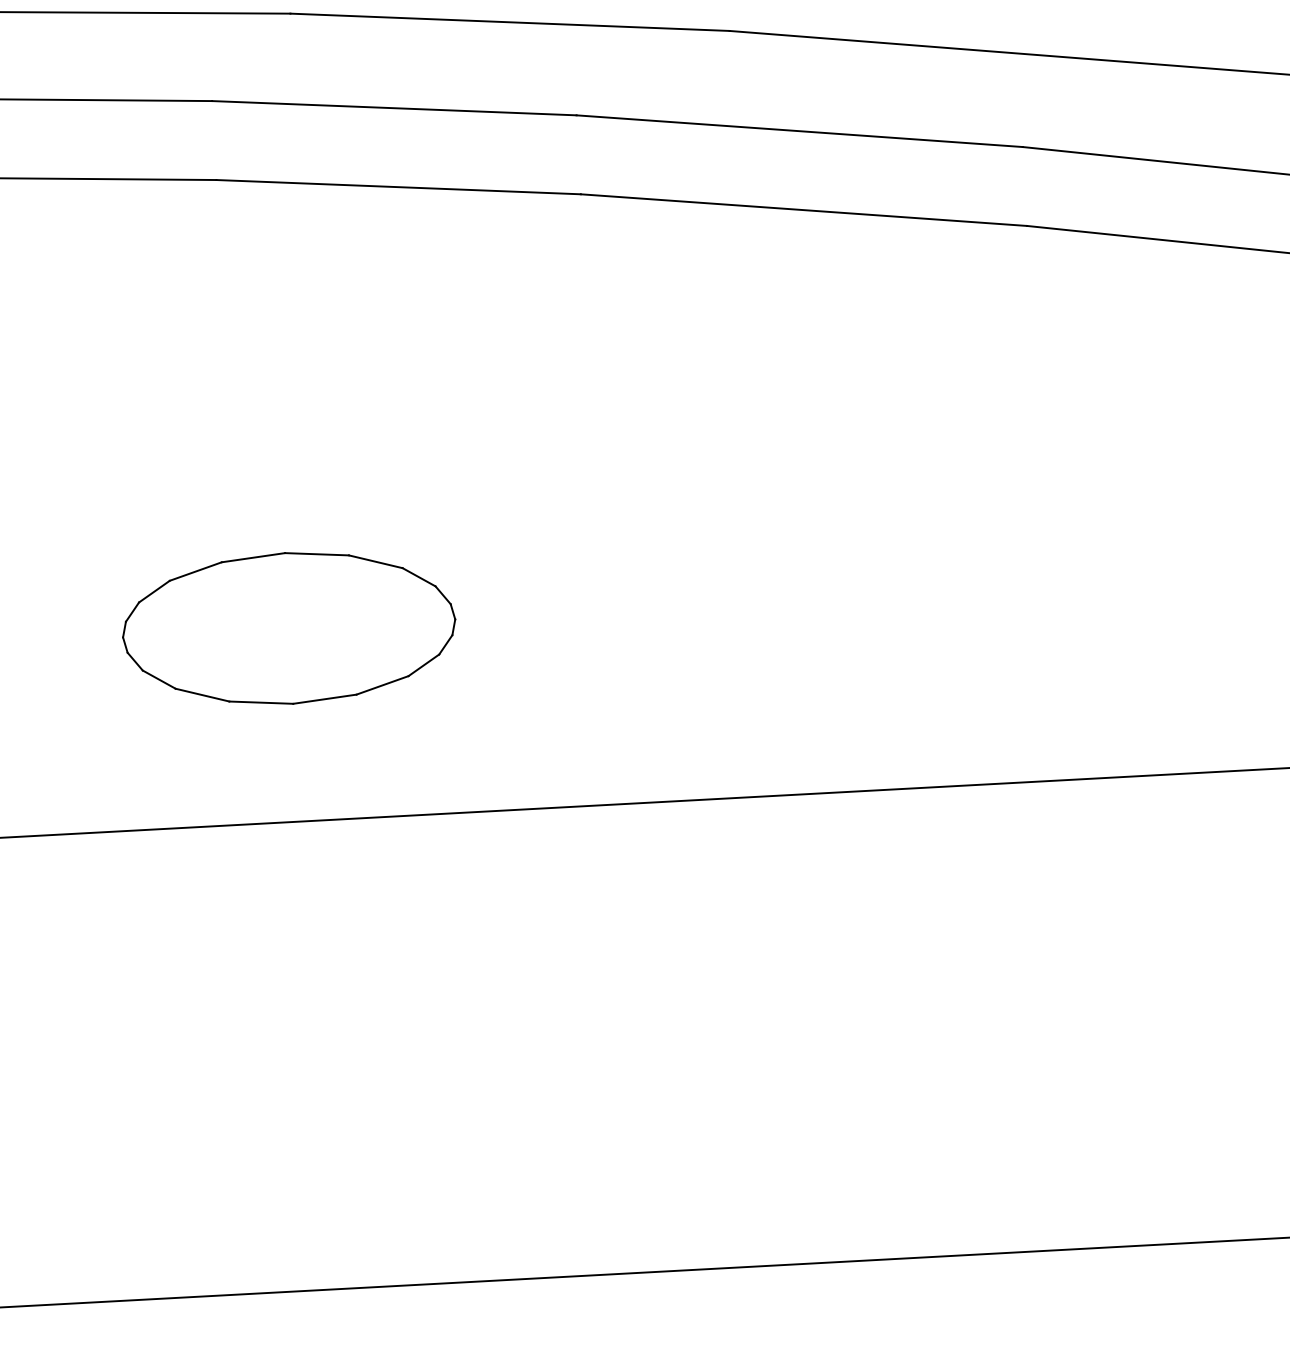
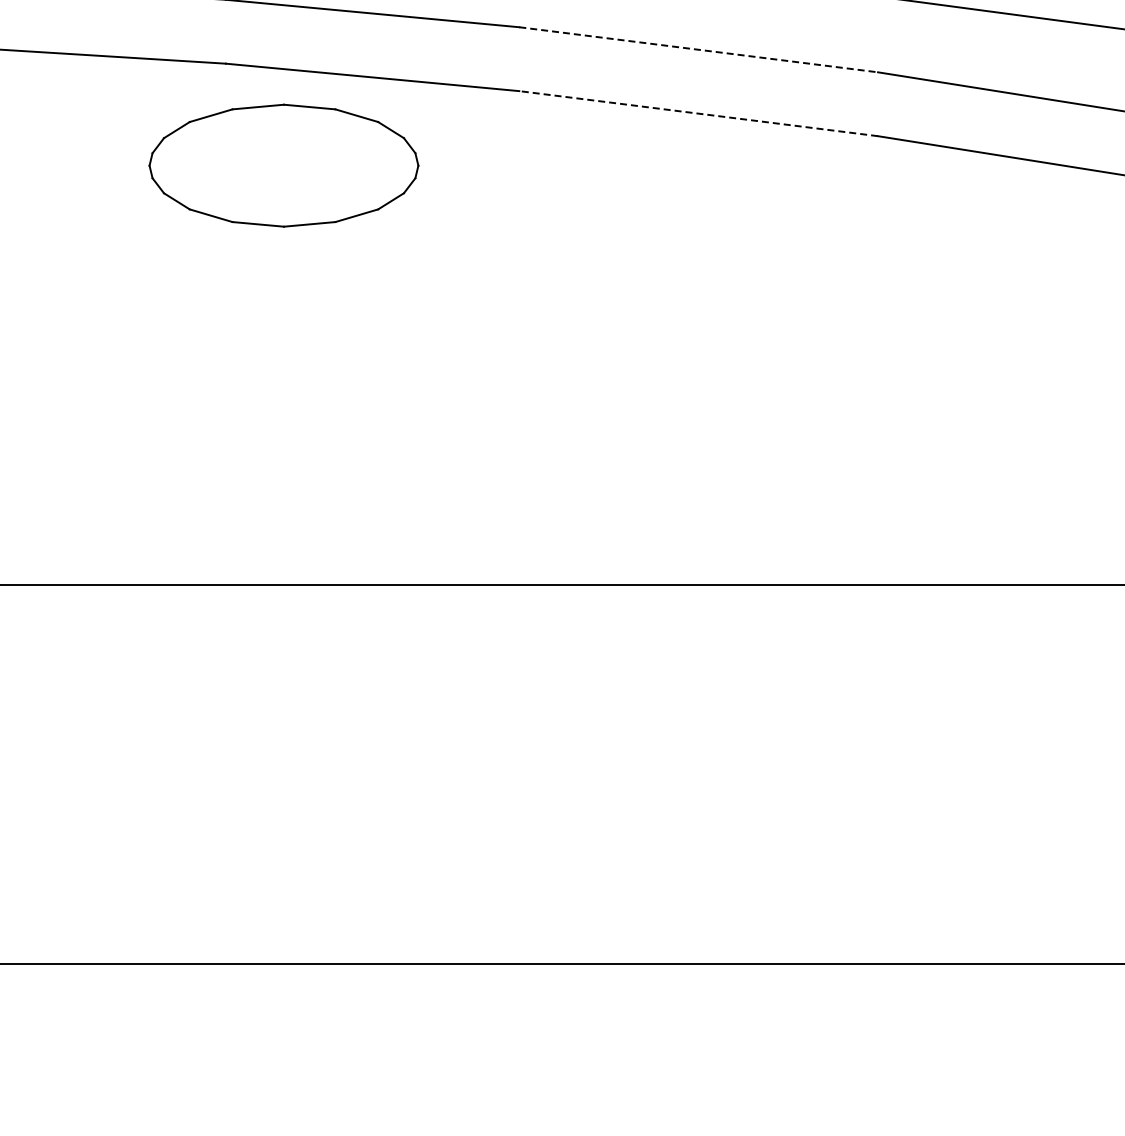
line: (799, 130) -> (698, 49), solid -> dashed
line: (803, 209) -> (698, 113), solid -> dashed
part: (288, 628) -> (283, 165), moved

